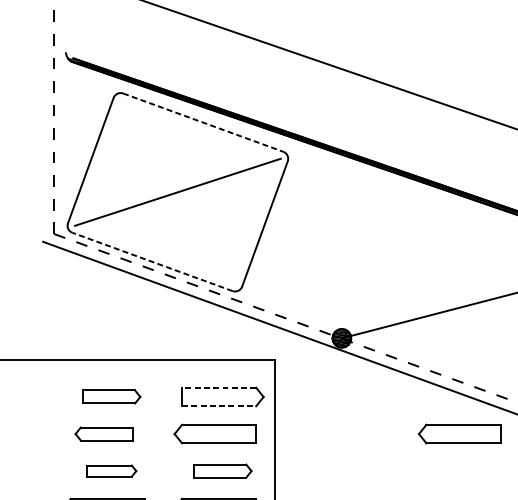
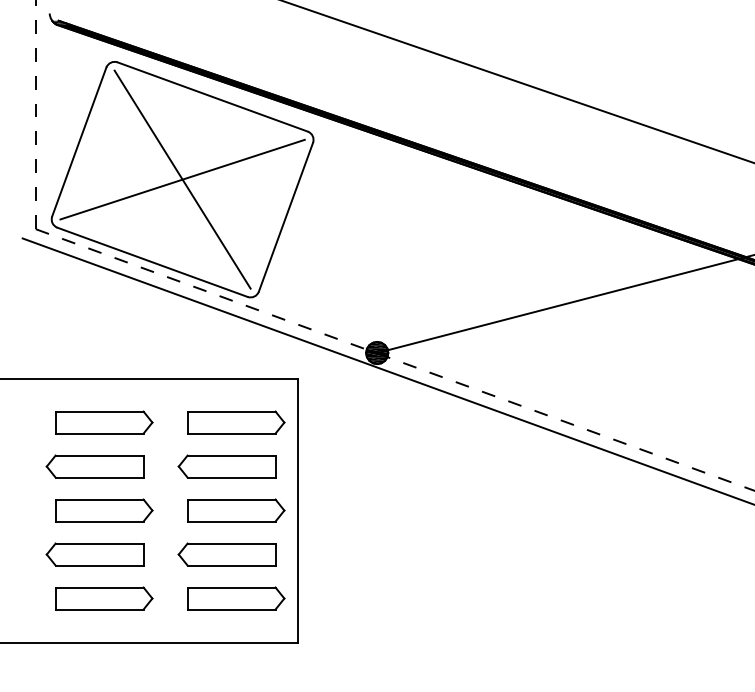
line: (203, 123) -> (213, 97), dashed -> solid
line: (177, 192) -> (182, 179), added
line: (152, 262) -> (152, 262), dashed -> solid
line: (219, 387) -> (231, 411), dashed -> solid
part: (112, 396) -> (104, 422), size x1.43
line: (219, 406) -> (231, 433), dashed -> solid
part: (103, 433) -> (94, 466), size x1.43
part: (459, 433) -> (516, 466), removed
part: (112, 471) -> (104, 510), size x1.67
part: (223, 471) -> (236, 510), size x1.43

